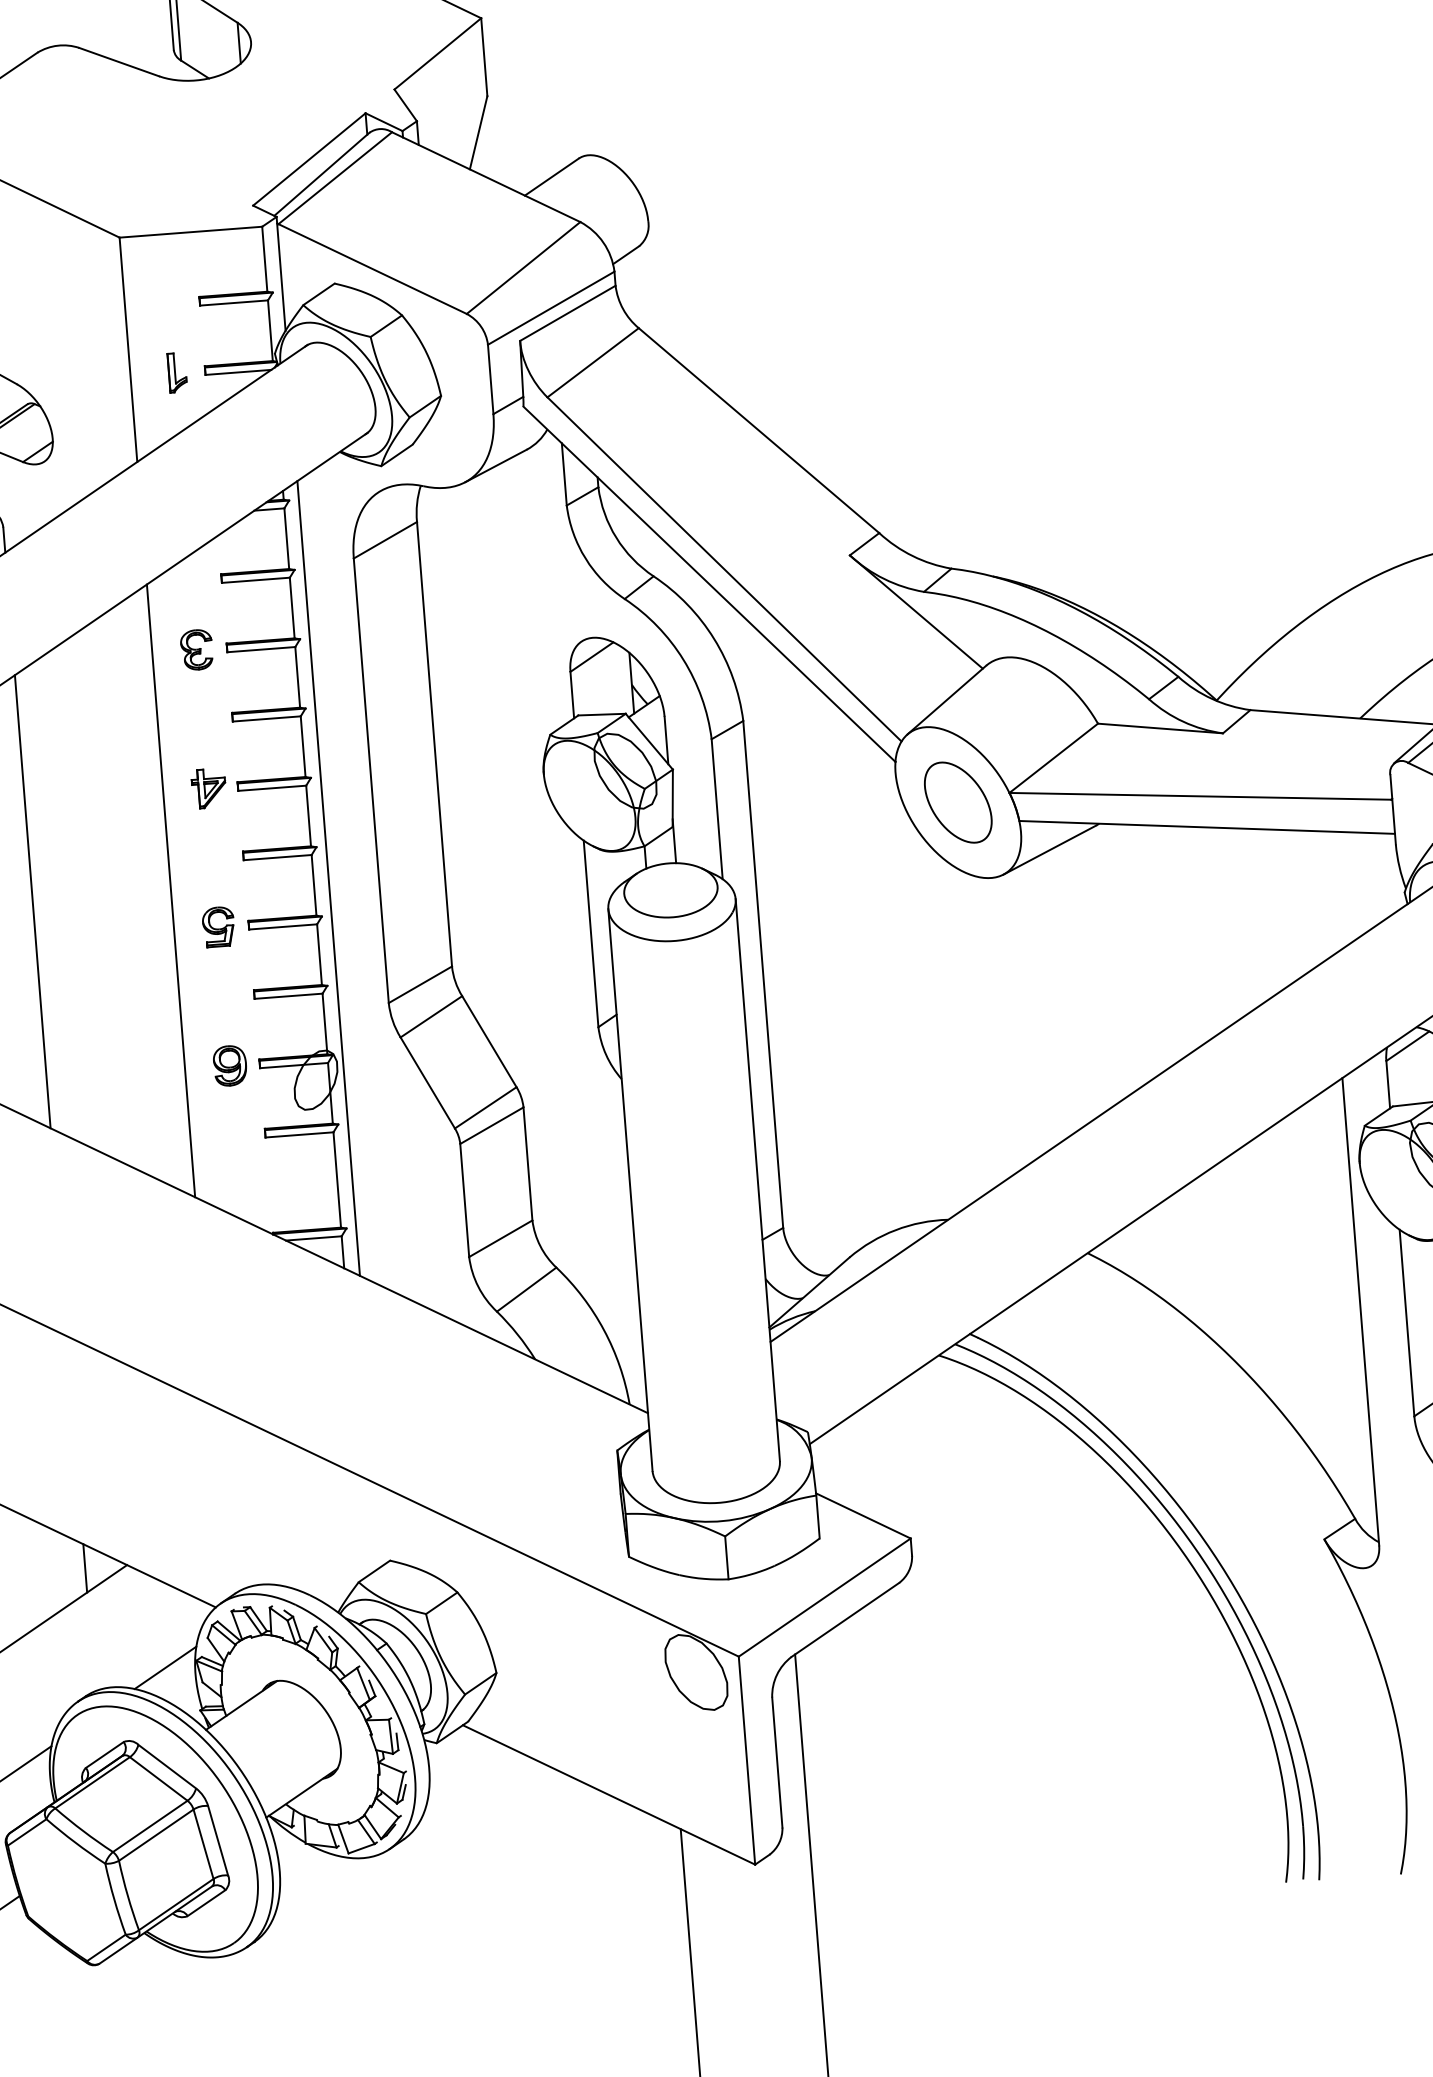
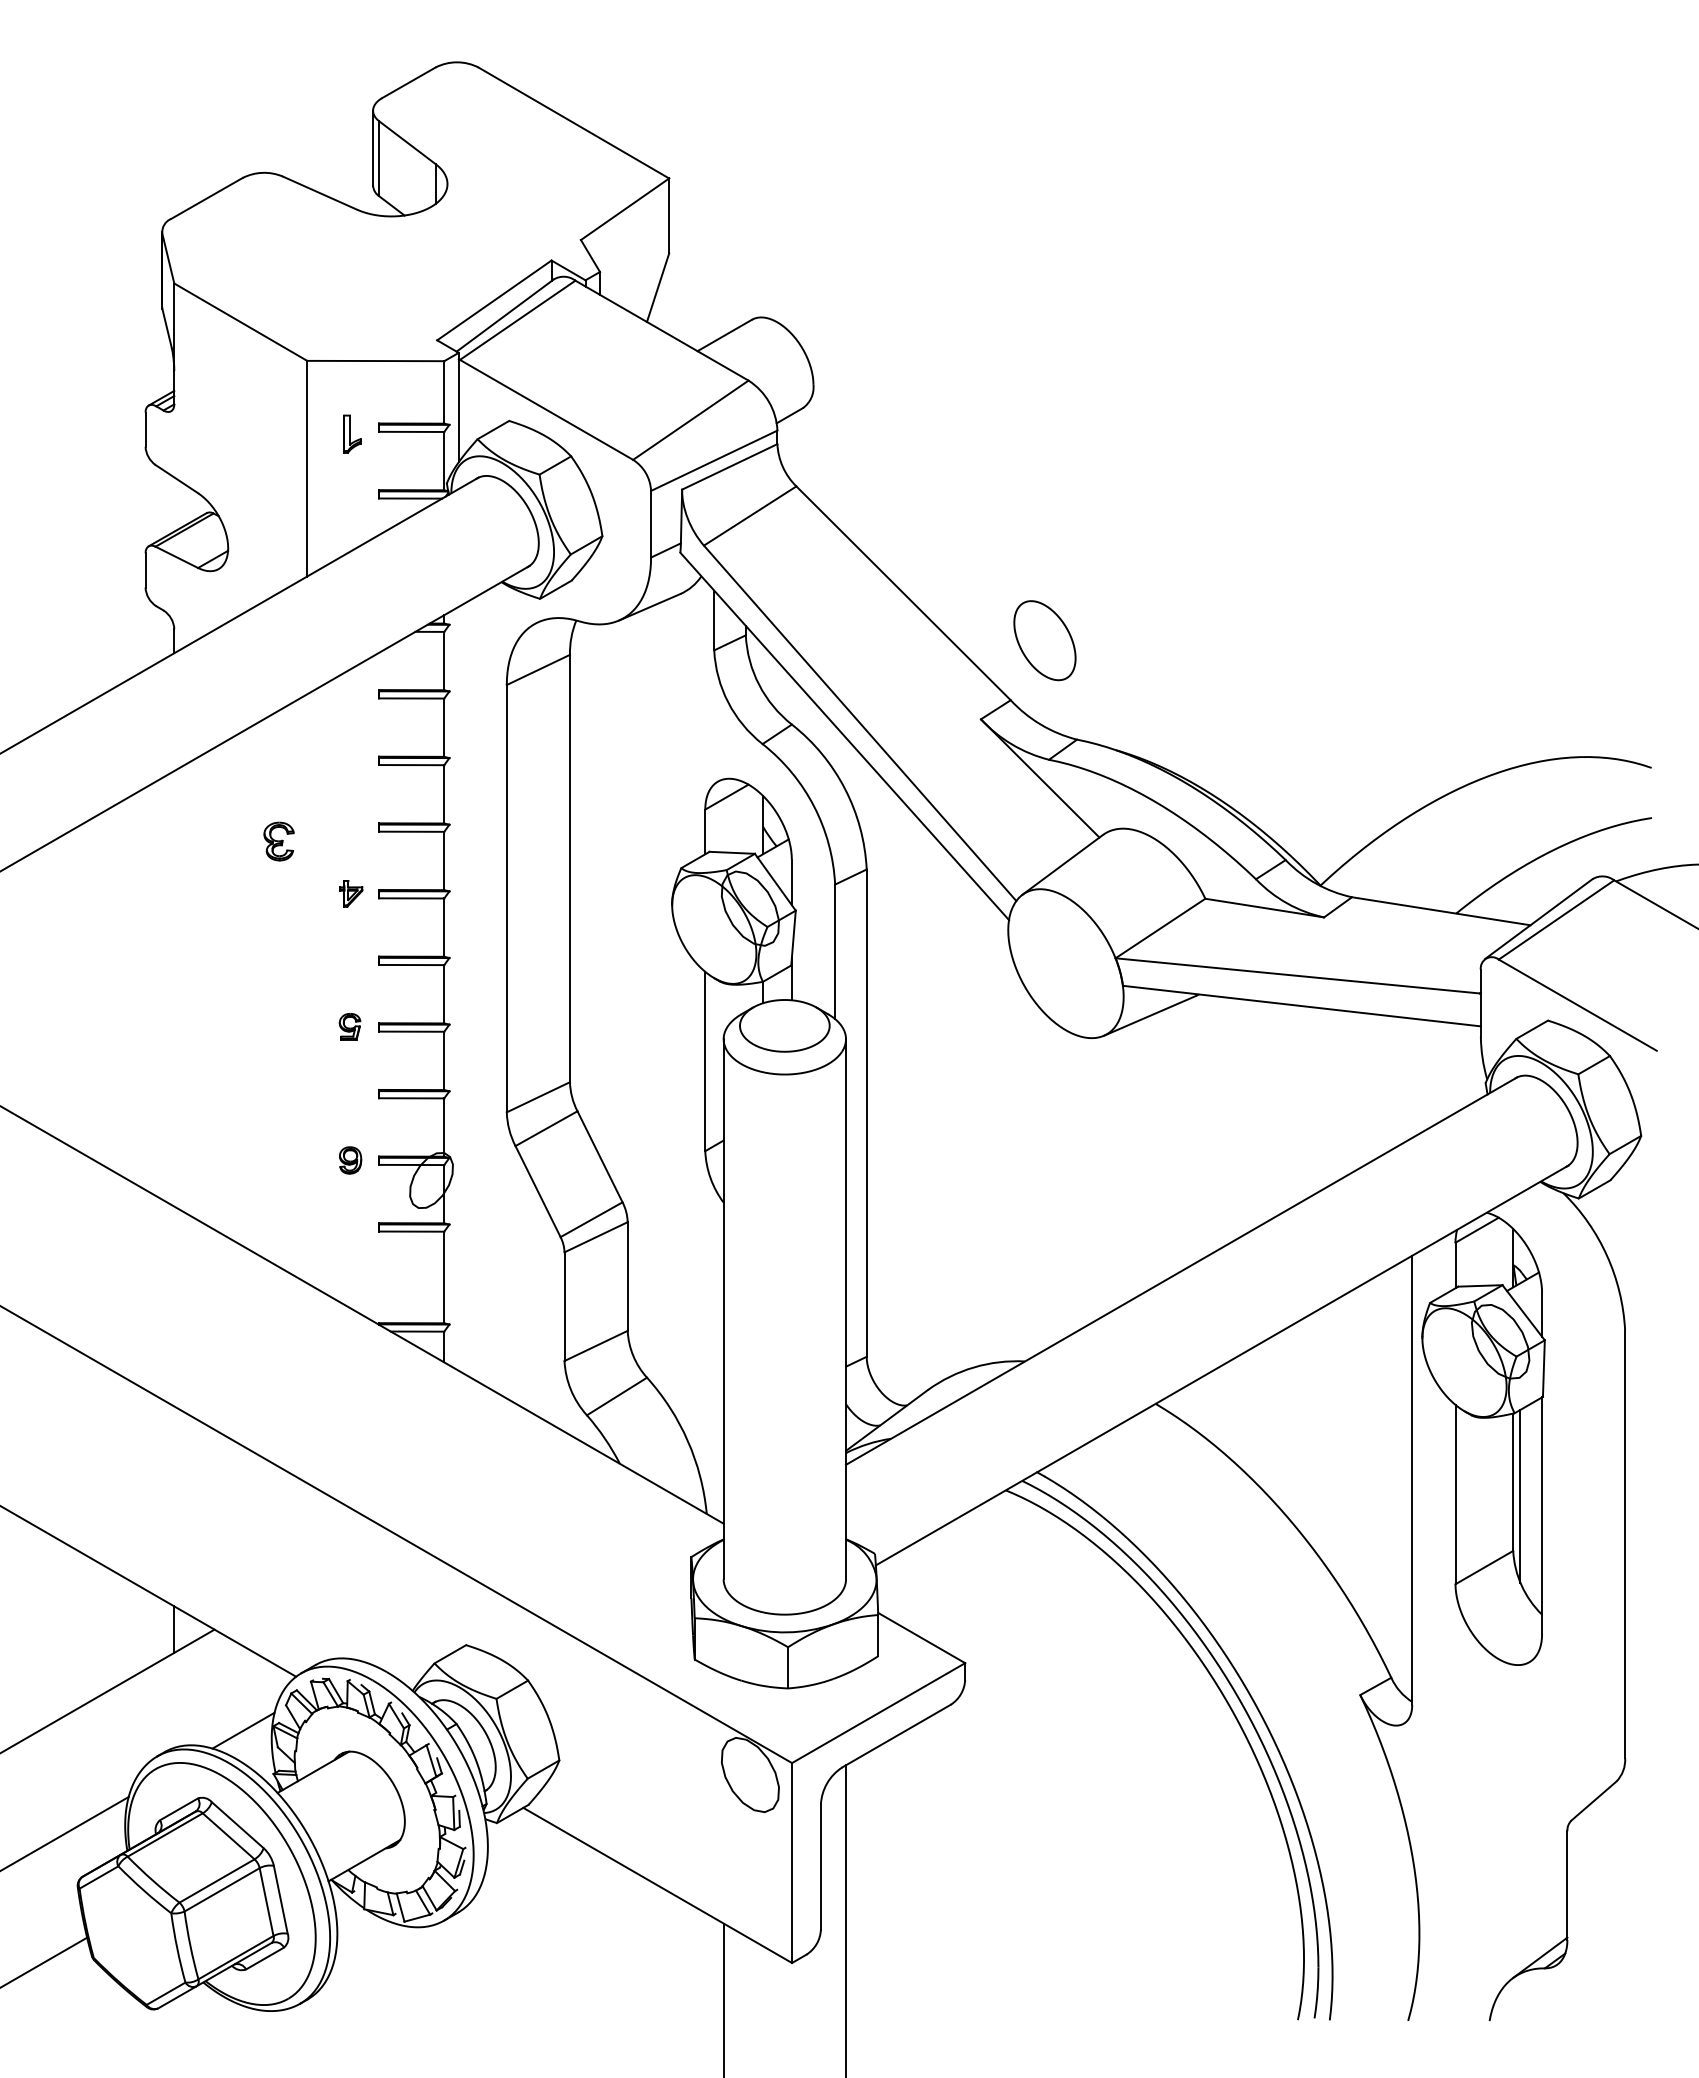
part: (177, 371) -> (352, 433), moved
part: (196, 649) -> (278, 841), moved
part: (209, 788) -> (351, 893), size x0.7
part: (957, 802) -> (1044, 640), moved
line: (328, 878) -> (458, 988), removed
line: (171, 890) -> (307, 988), removed
line: (32, 901) -> (174, 988), removed
part: (218, 926) -> (349, 1026), size x0.7
part: (230, 1065) -> (350, 1160), size x0.7

